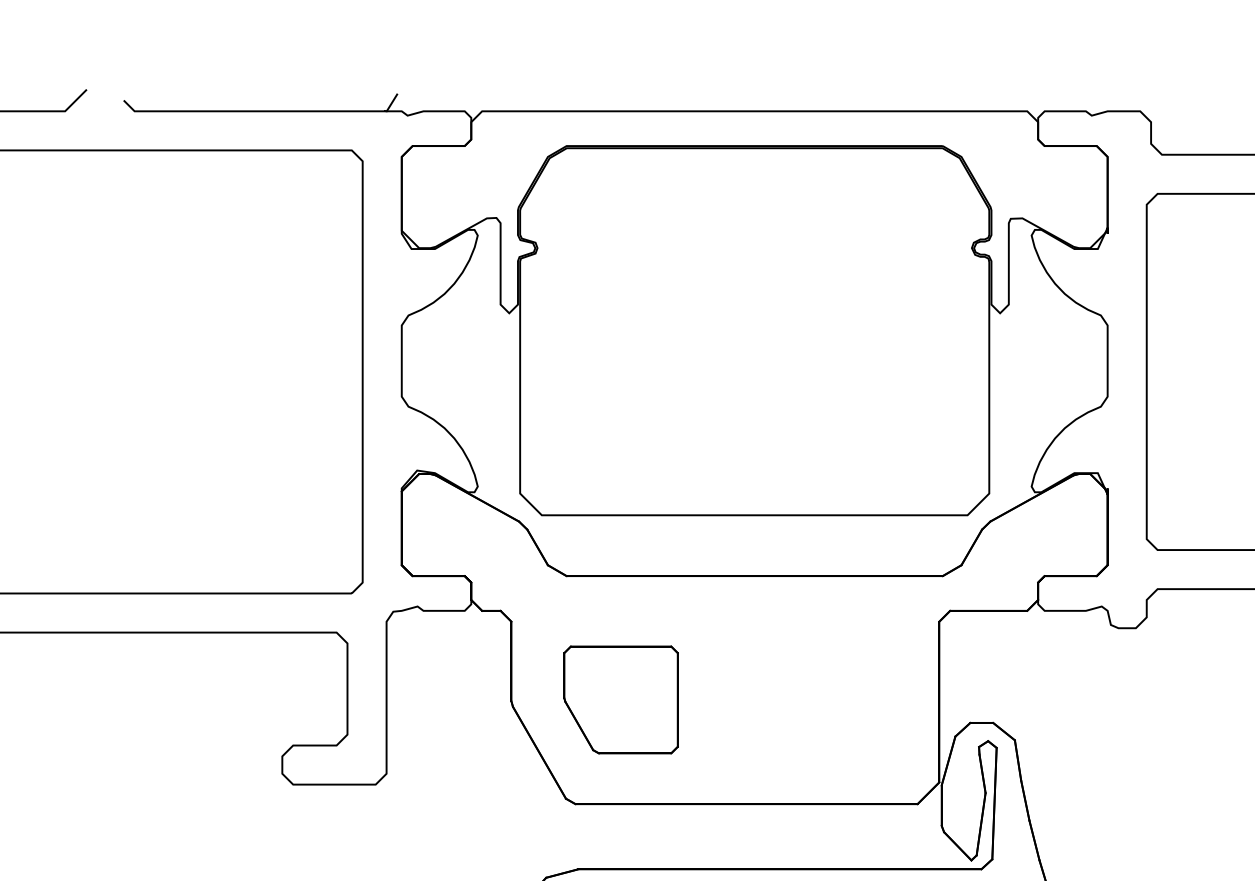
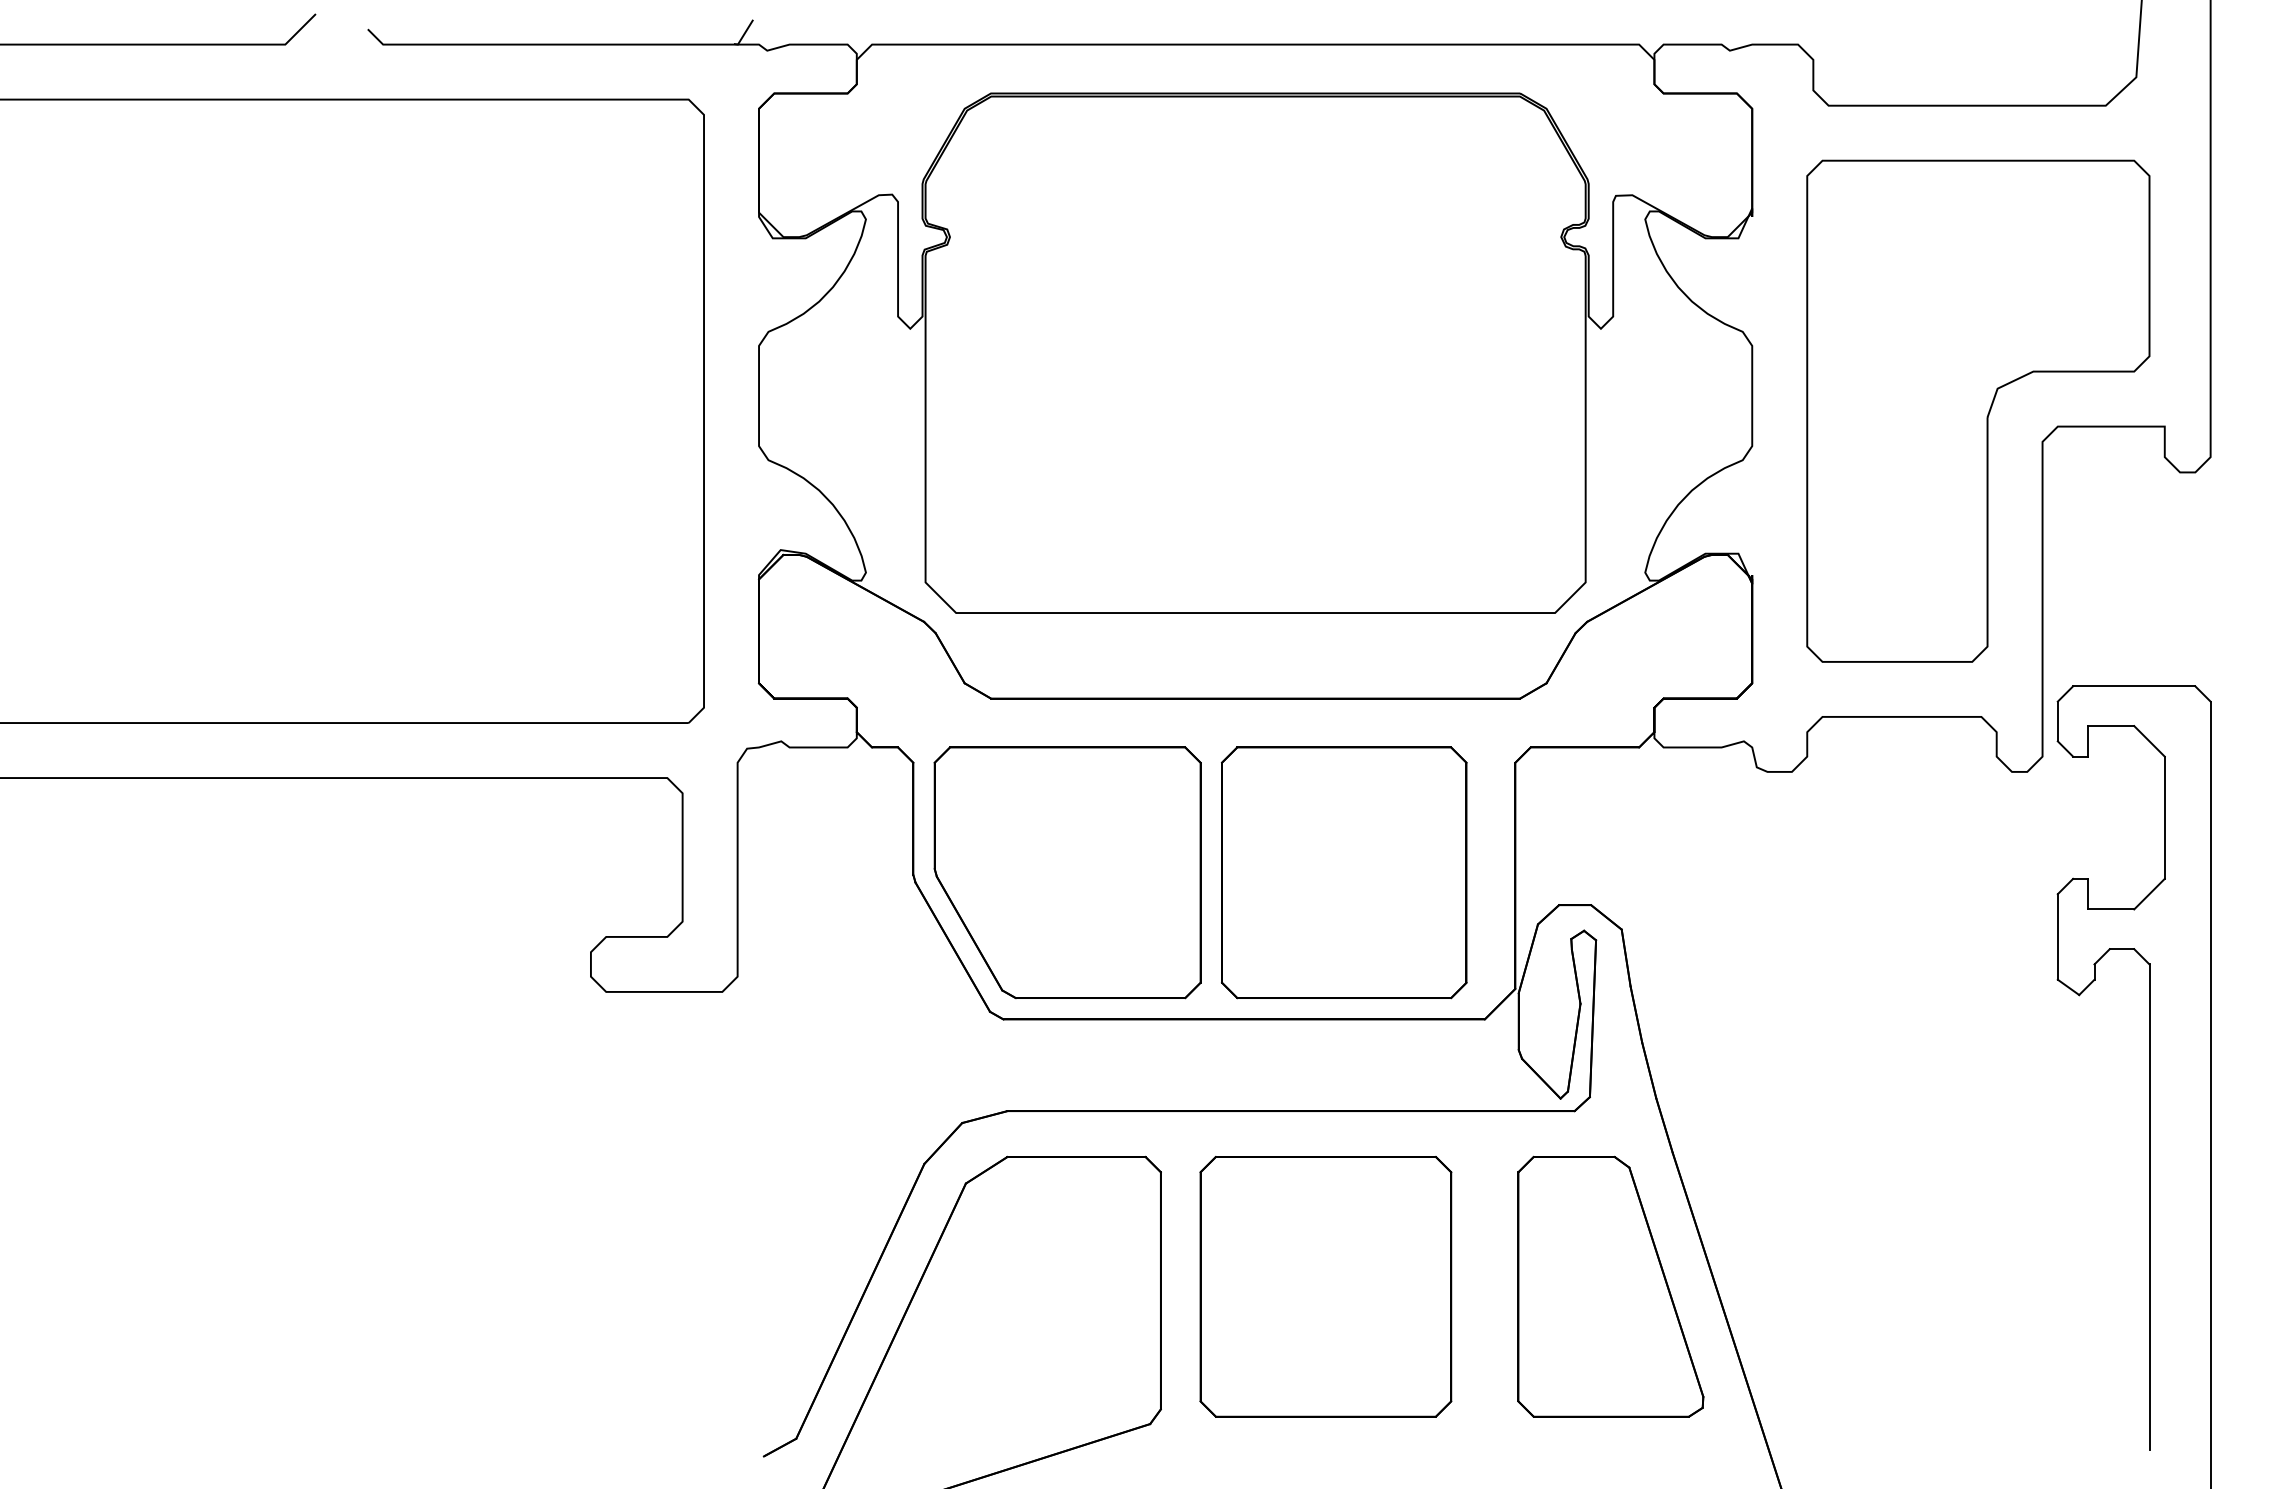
part: (621, 699) -> (1067, 872), size x1.67
part: (817, 699) -> (1344, 872), added

